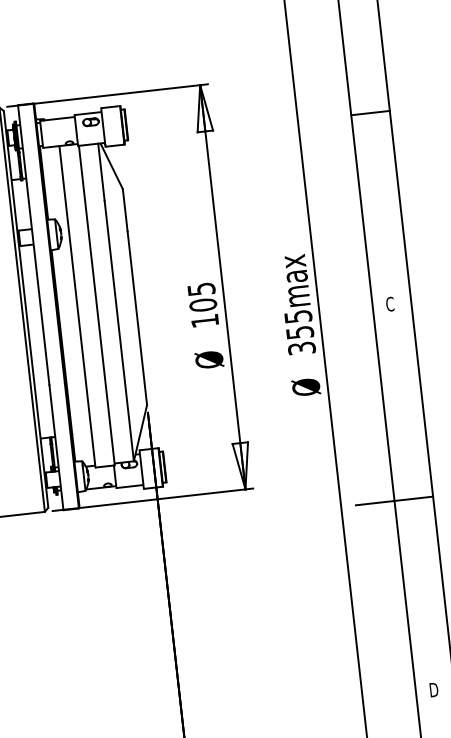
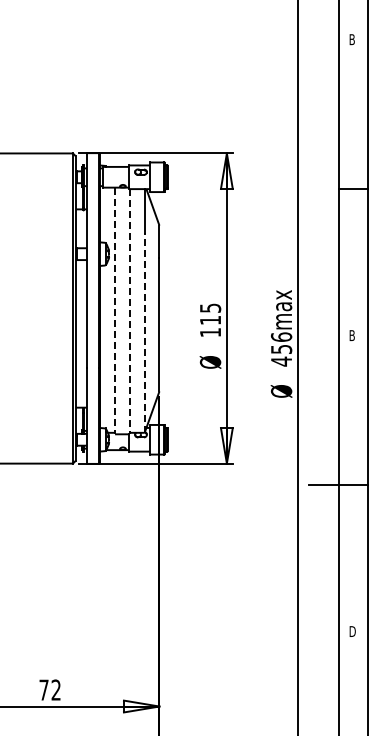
text: (390, 304) -> (352, 335), C -> B
line: (96, 305) -> (129, 311), solid -> dashed
text: (203, 305) -> (210, 320), 105 -> 115
line: (78, 307) -> (115, 311), solid -> dashed
line: (118, 330) -> (144, 332), solid -> dashed
text: (300, 332) -> (281, 349), 355max -> 456max

